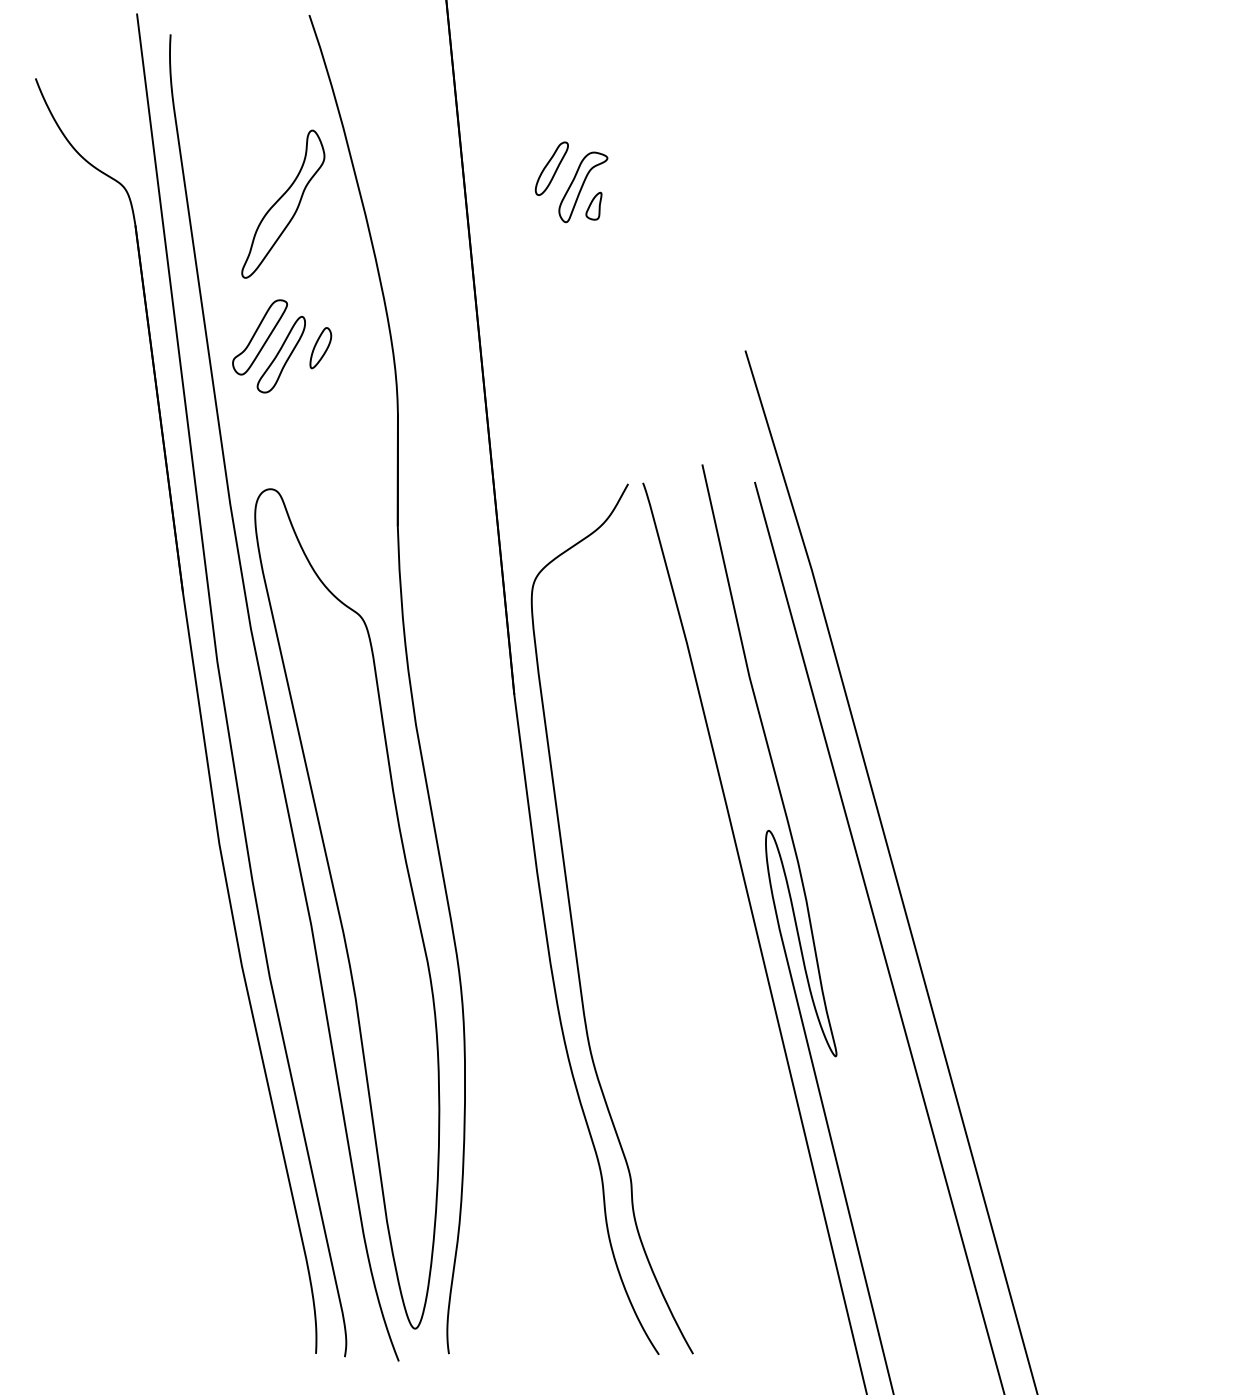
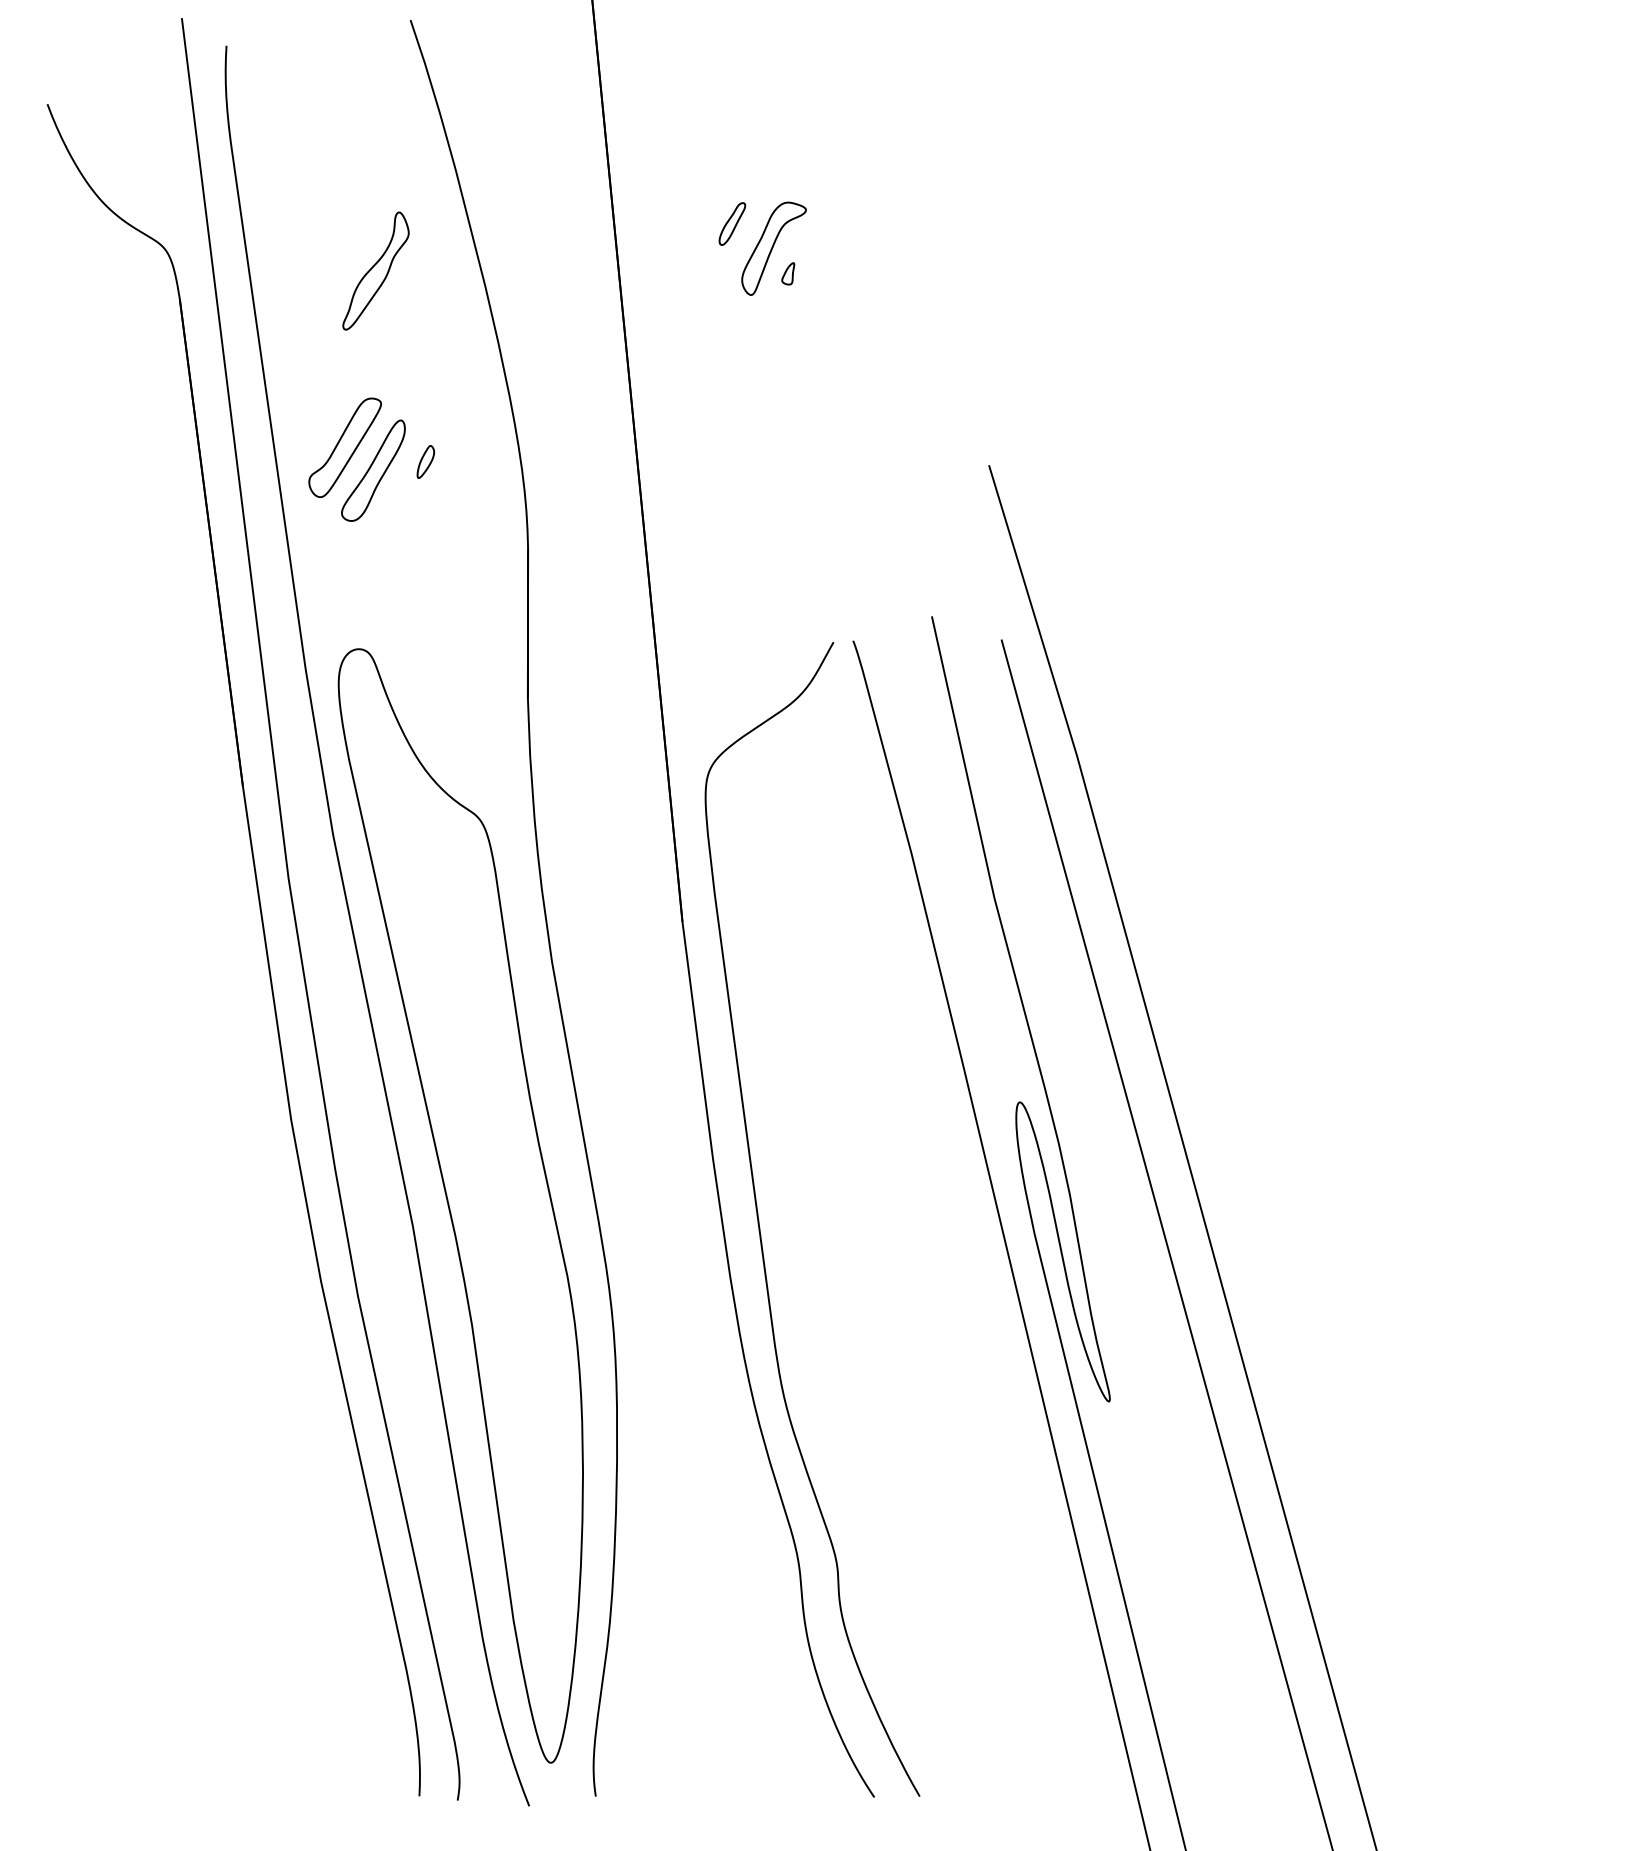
part: (552, 168) -> (732, 223), size x0.6
part: (282, 203) -> (375, 270), size x0.6
part: (594, 206) -> (788, 273), size x0.6
part: (320, 347) -> (425, 461), size x0.6

